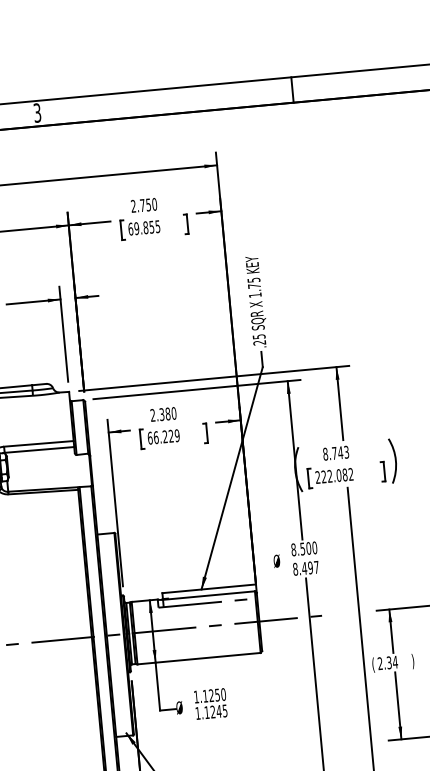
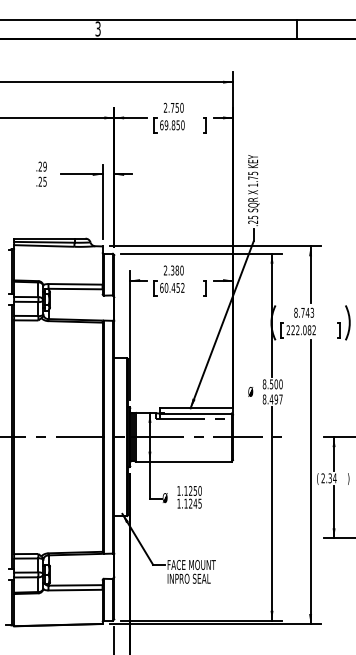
text: (157, 226) -> (182, 125), 69.855 -> 69.850
text: (166, 436) -> (174, 287), 66.229 -> 60.452

